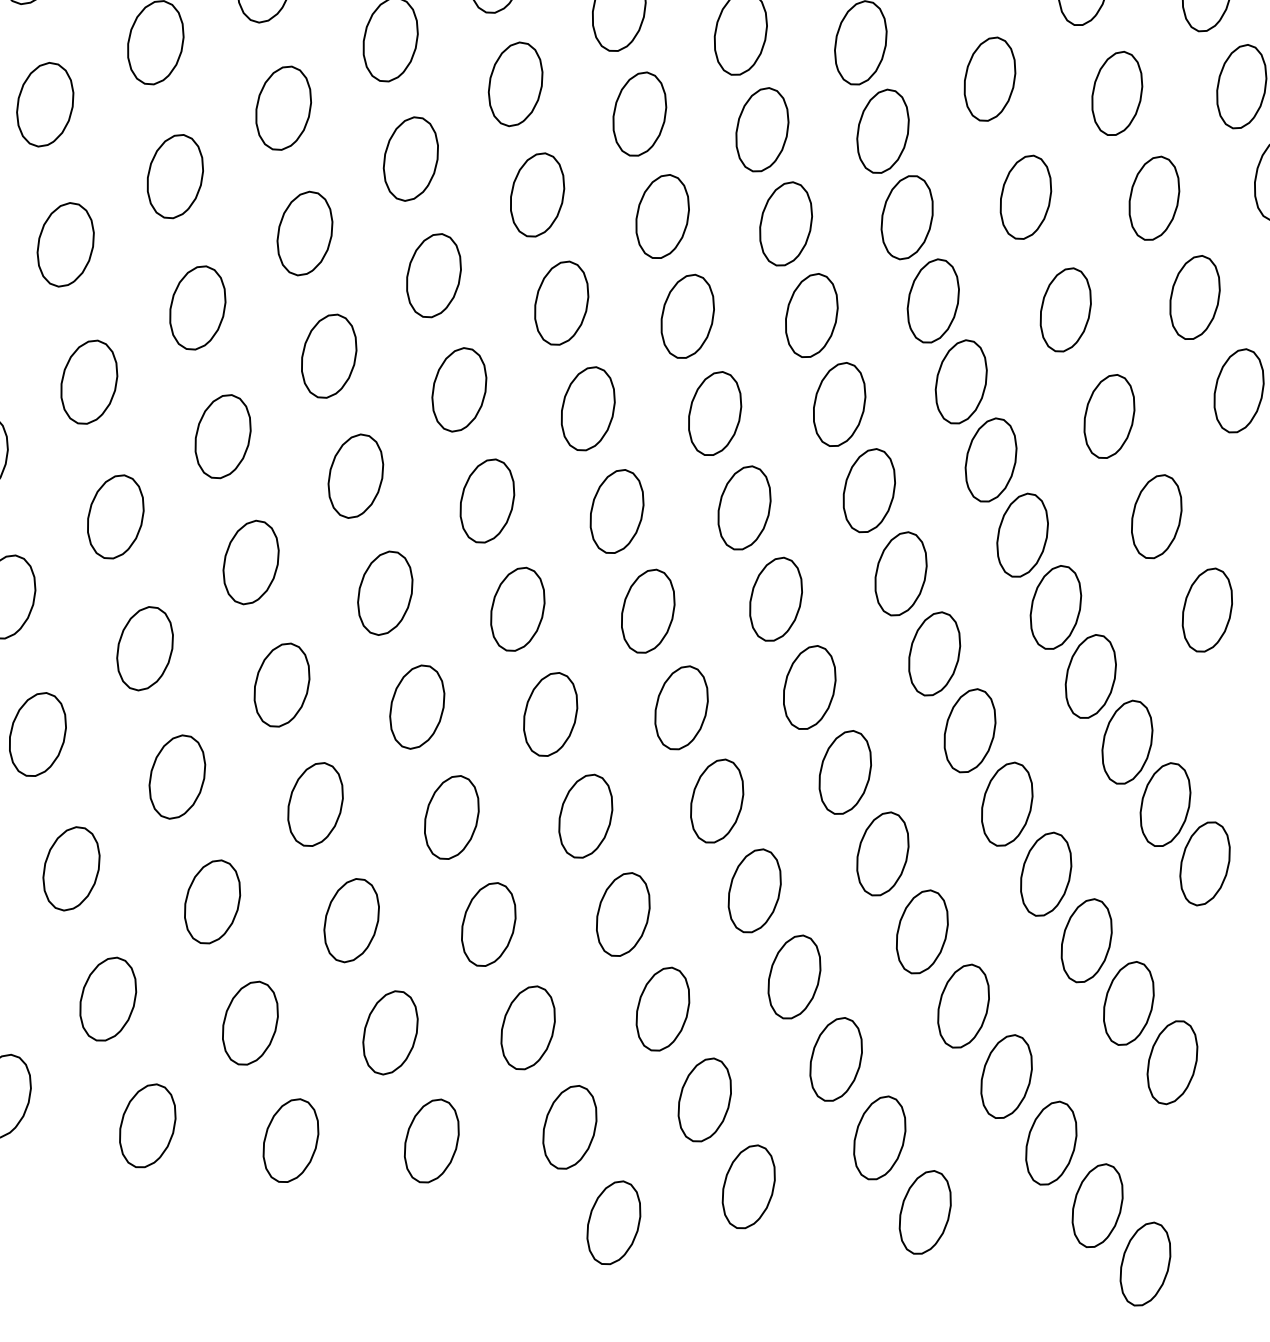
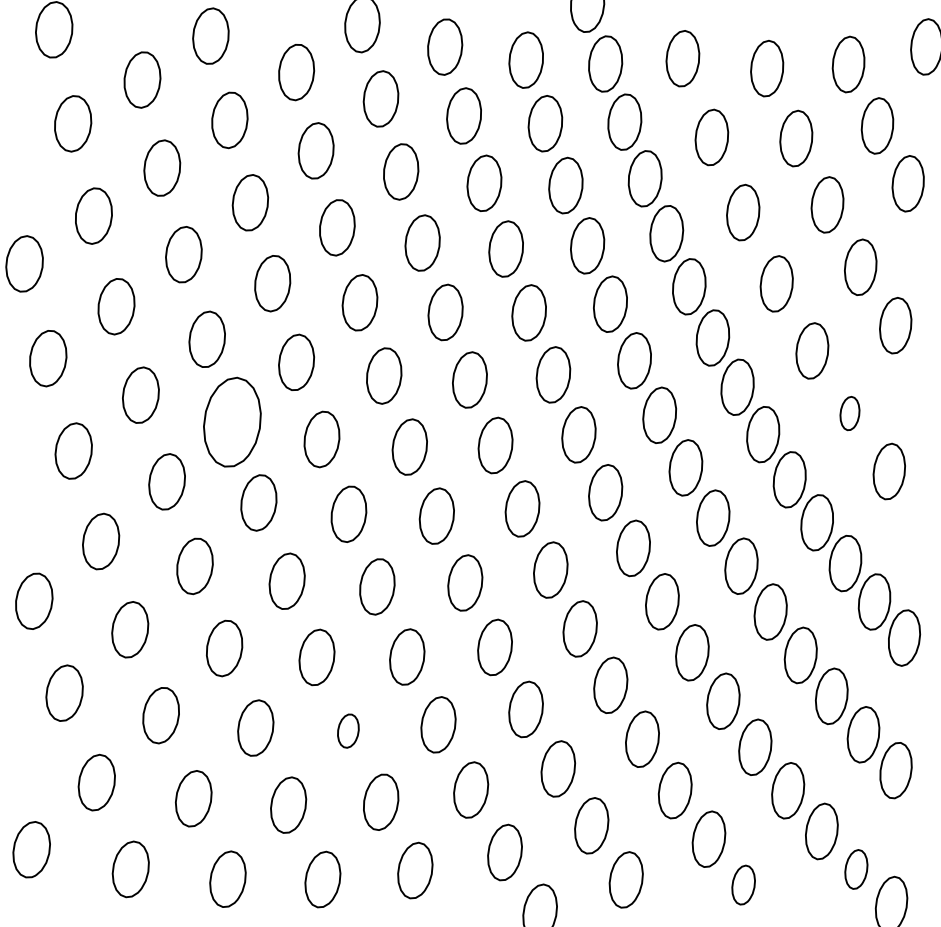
part: (222, 435) -> (231, 421), size x1.6
part: (1156, 516) -> (849, 413), size x0.6
part: (352, 919) -> (348, 730), size x0.6
part: (1097, 1205) -> (856, 869), size x0.7
part: (925, 1211) -> (743, 884), size x0.7

